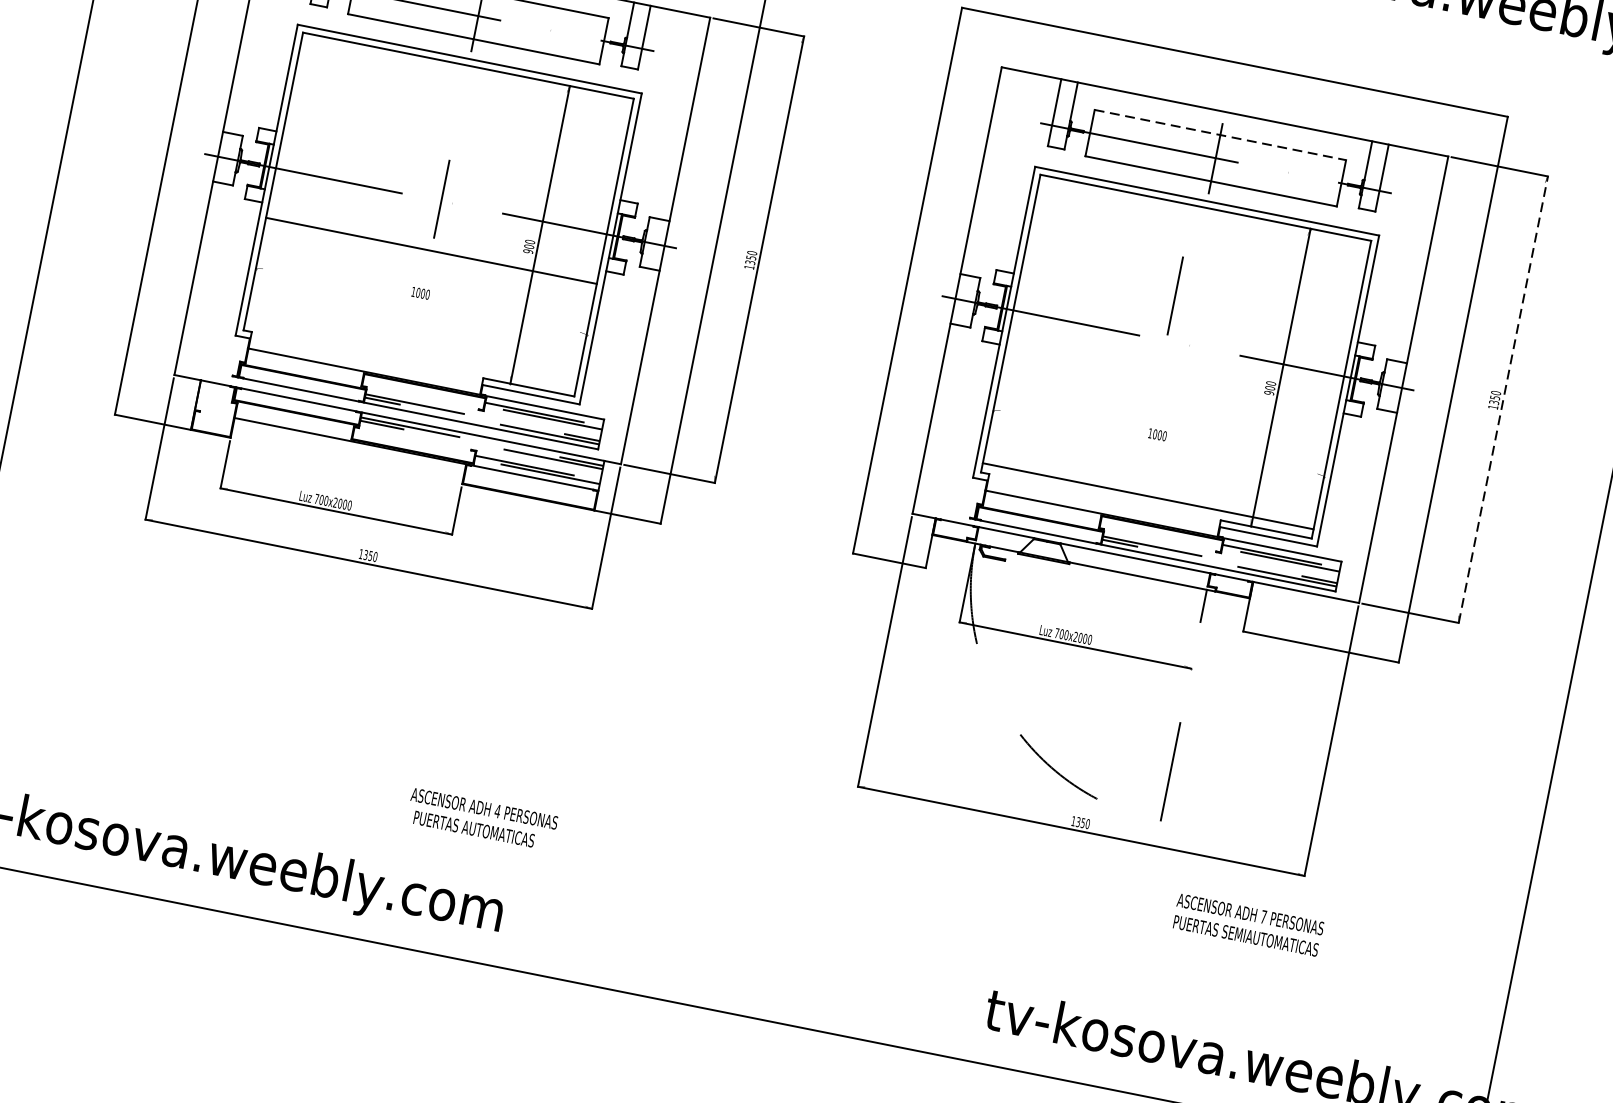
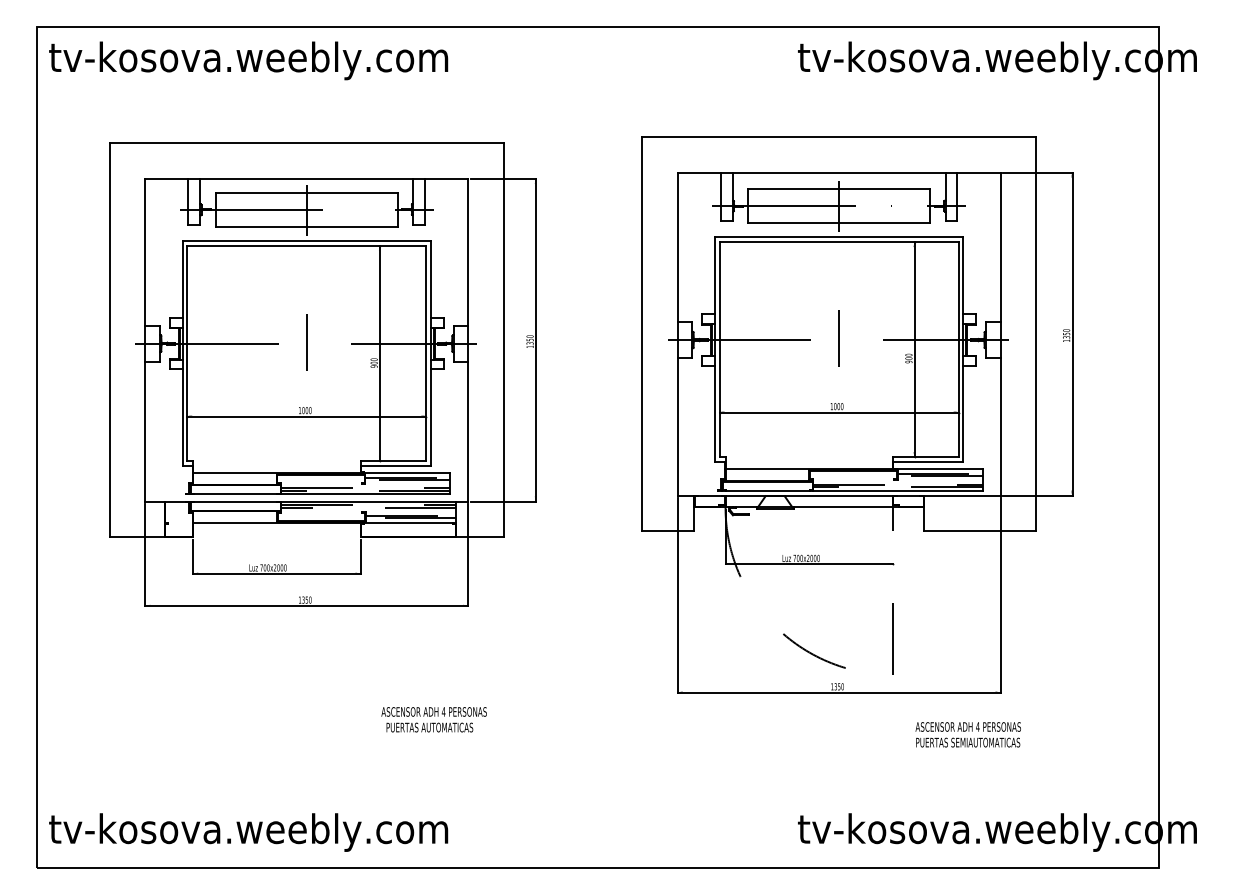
line: (1220, 135) -> (839, 189), dashed -> solid
line: (431, 250) -> (306, 416), moved
line: (1174, 295) -> (838, 338), moved
line: (1503, 398) -> (1072, 333), dashed -> solid
line: (1147, 496) -> (838, 412), moved
text: (481, 819) -> (433, 719), moved
text: (1263, 916) -> (977, 726), 7 -> 4

